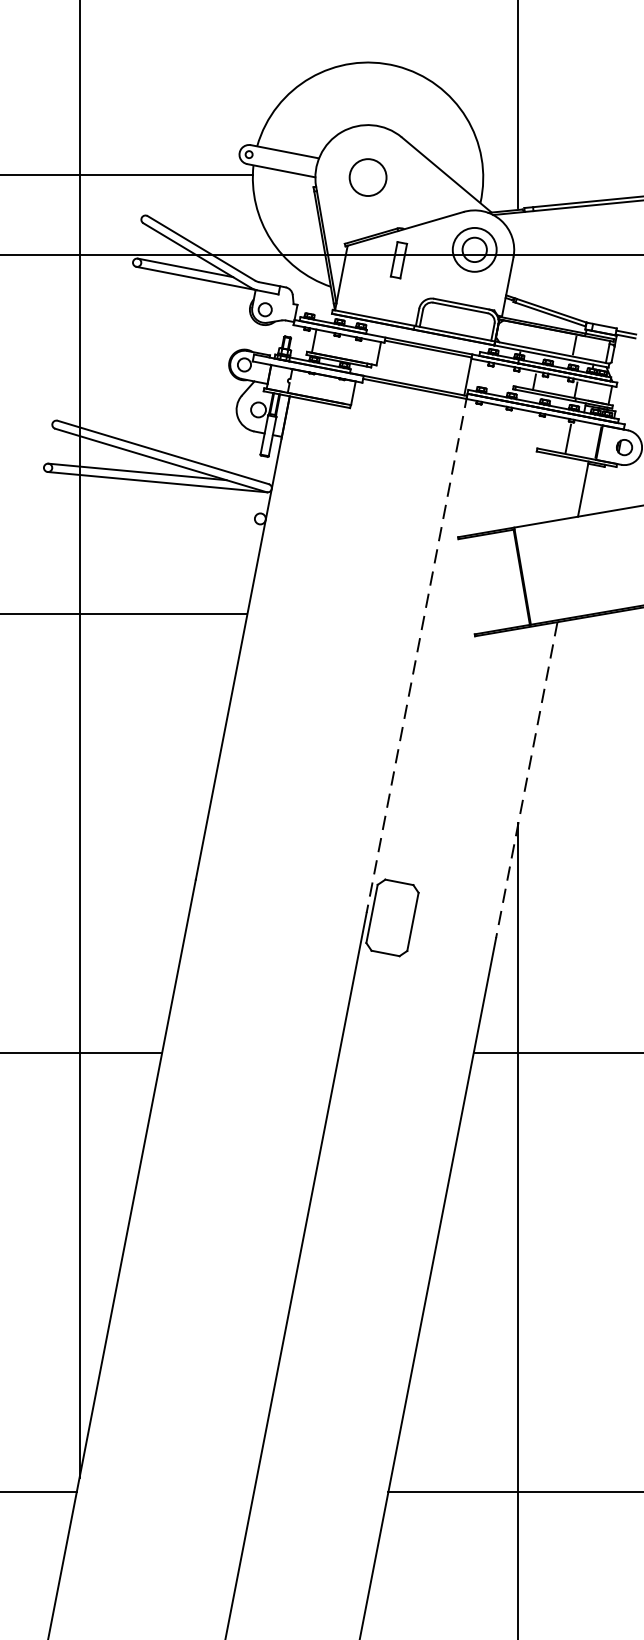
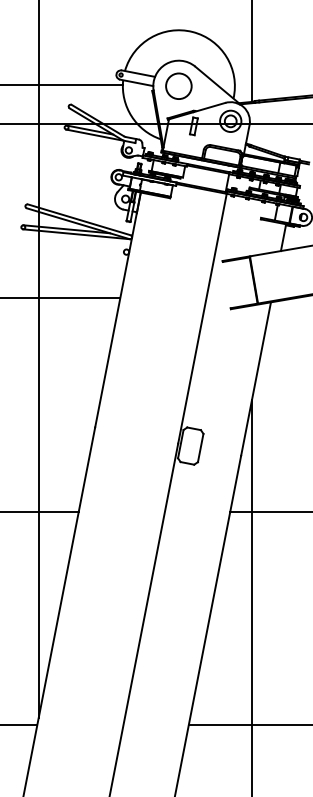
circle: (367, 176) -> (178, 85), size x1.43
line: (416, 653) -> (202, 317), dashed -> solid
line: (525, 780) -> (255, 379), dashed -> solid

